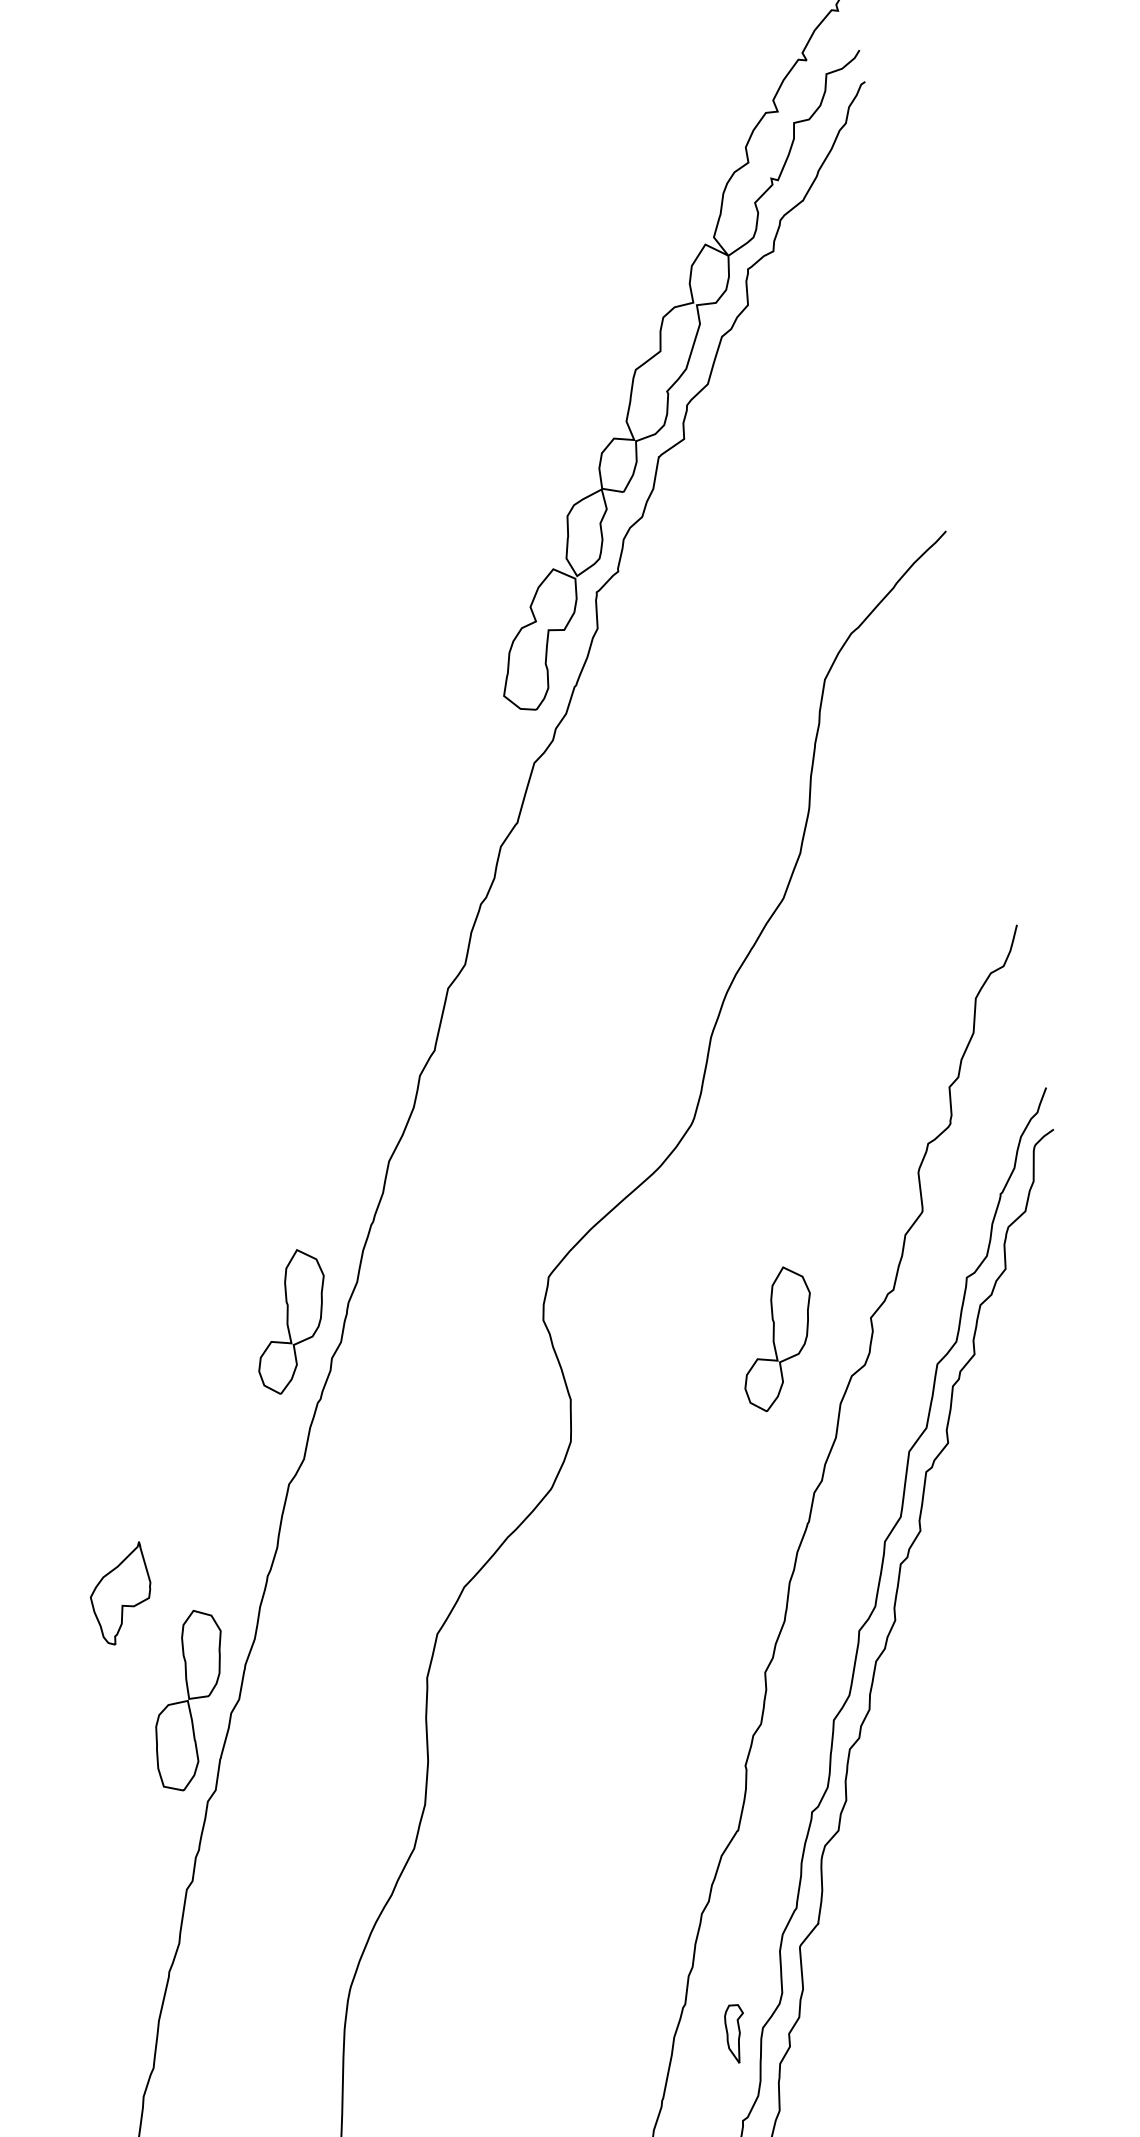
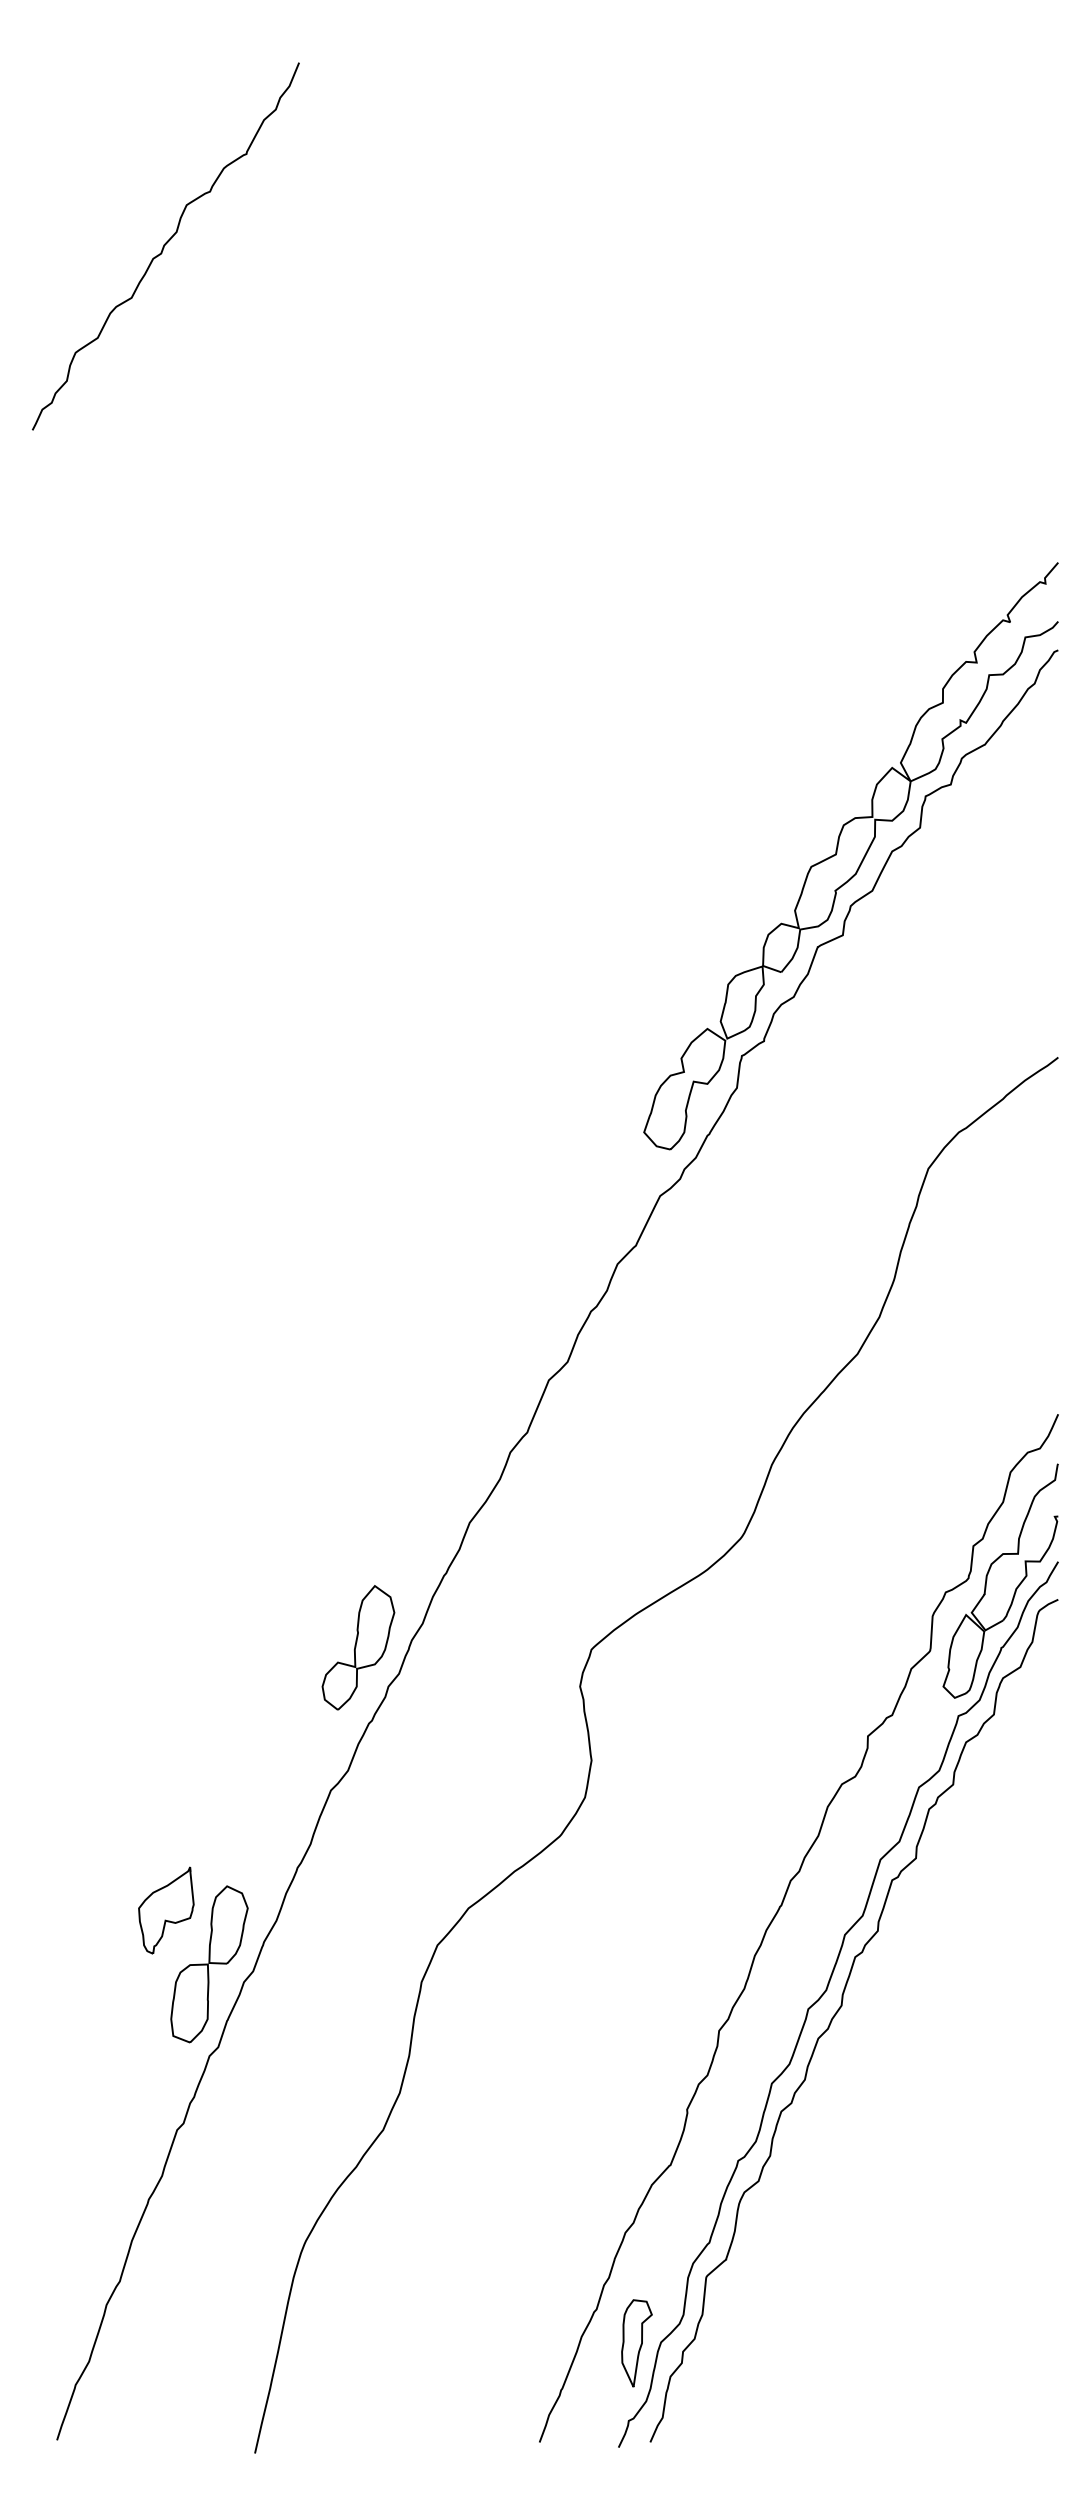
part: (971, 1122) -> (987, 1580), added
part: (777, 1338) -> (782, 1739), removed
part: (121, 1594) -> (166, 1910), moved
part: (736, 2034) -> (636, 2343), size x1.67

